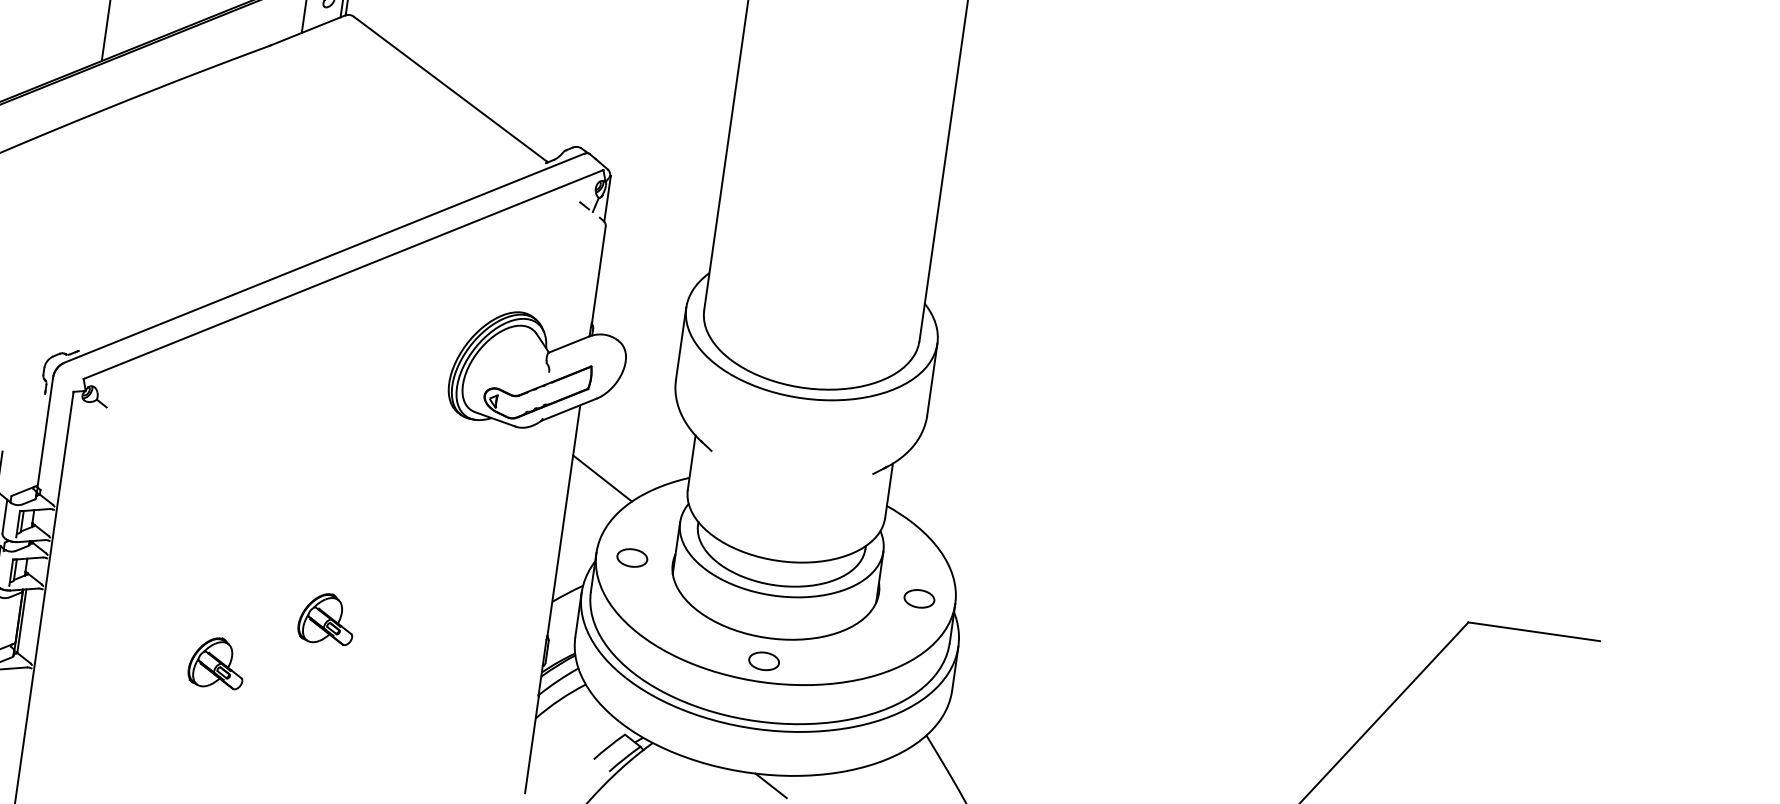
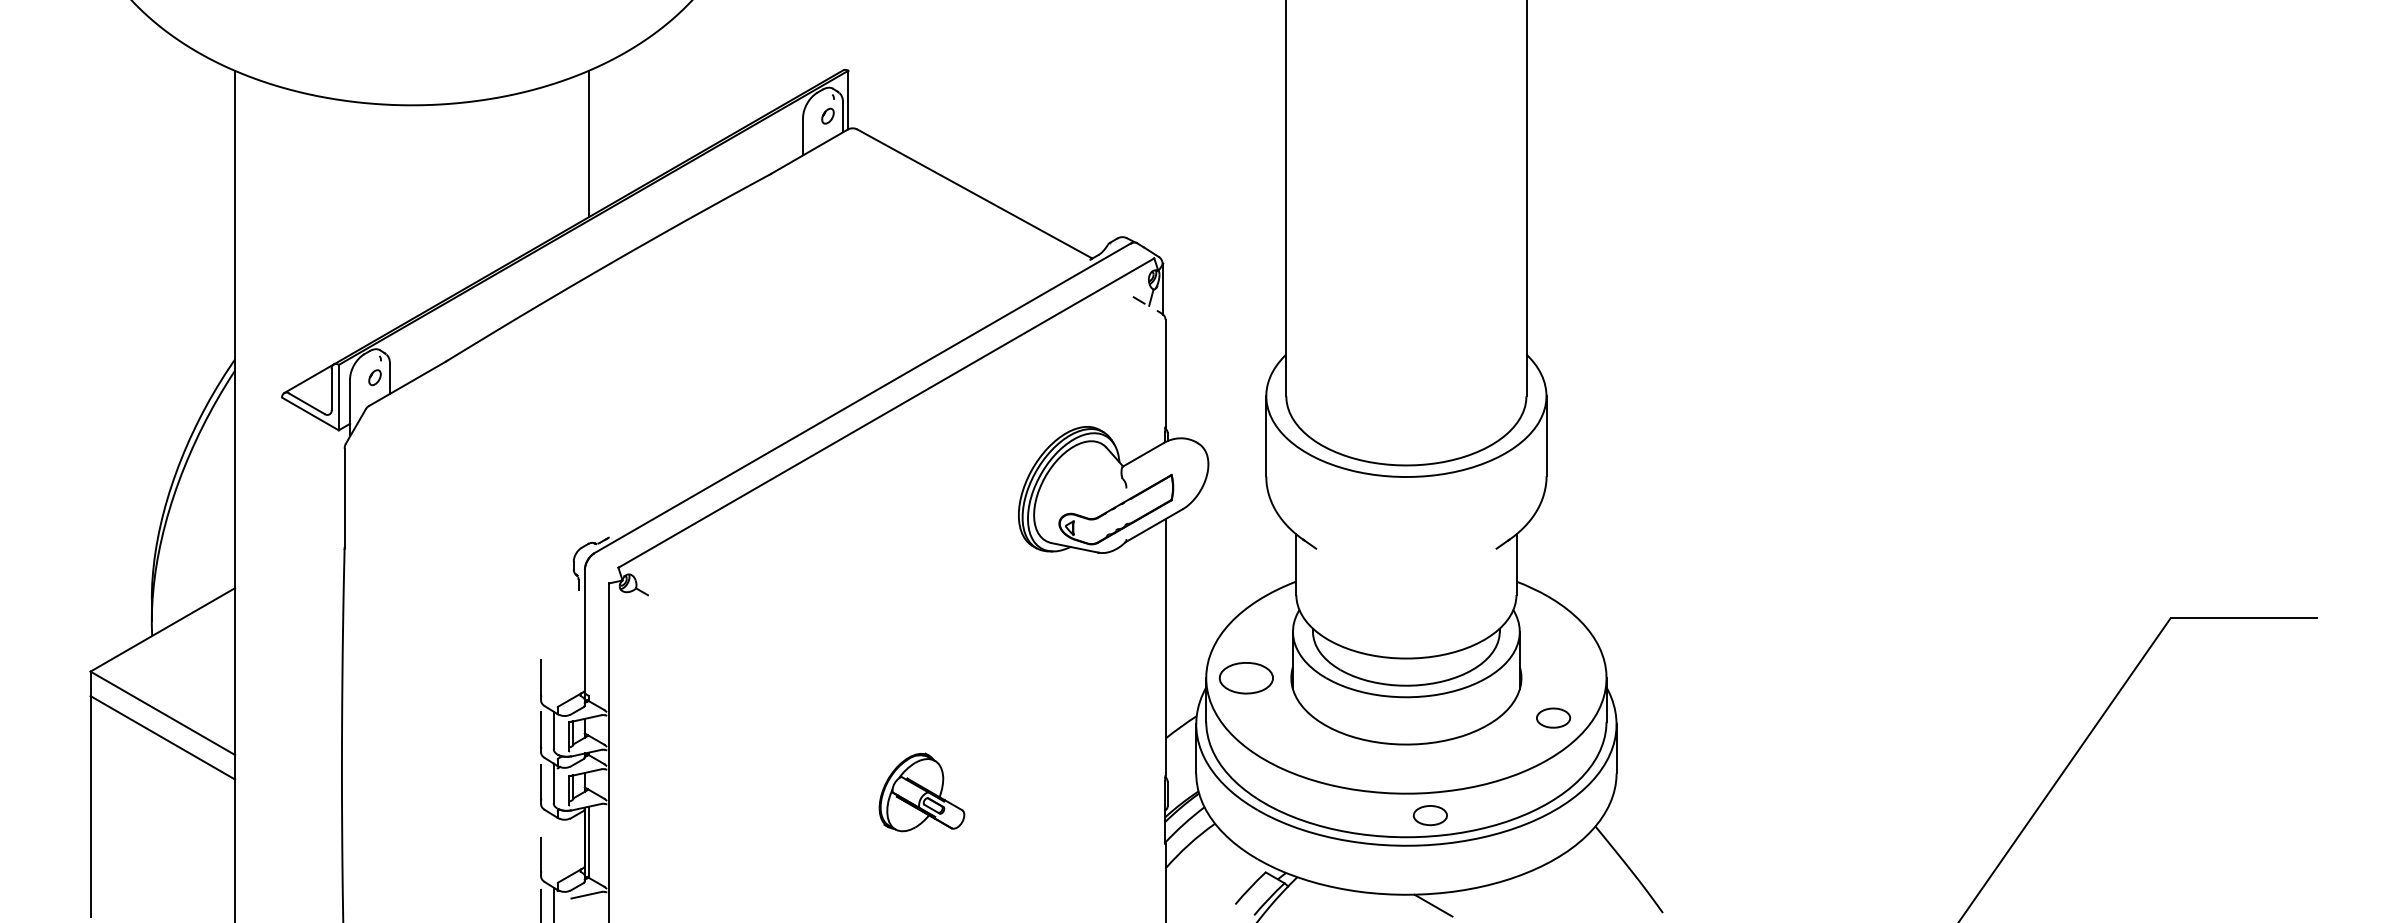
line: (602, 478) -> (1201, 595), removed
part: (631, 557) -> (1245, 677), size x1.6
part: (919, 598) -> (1553, 717), moved
part: (326, 618) -> (921, 791), size x1.4
part: (763, 661) -> (1429, 815), moved
part: (217, 662) -> (808, 857), removed

